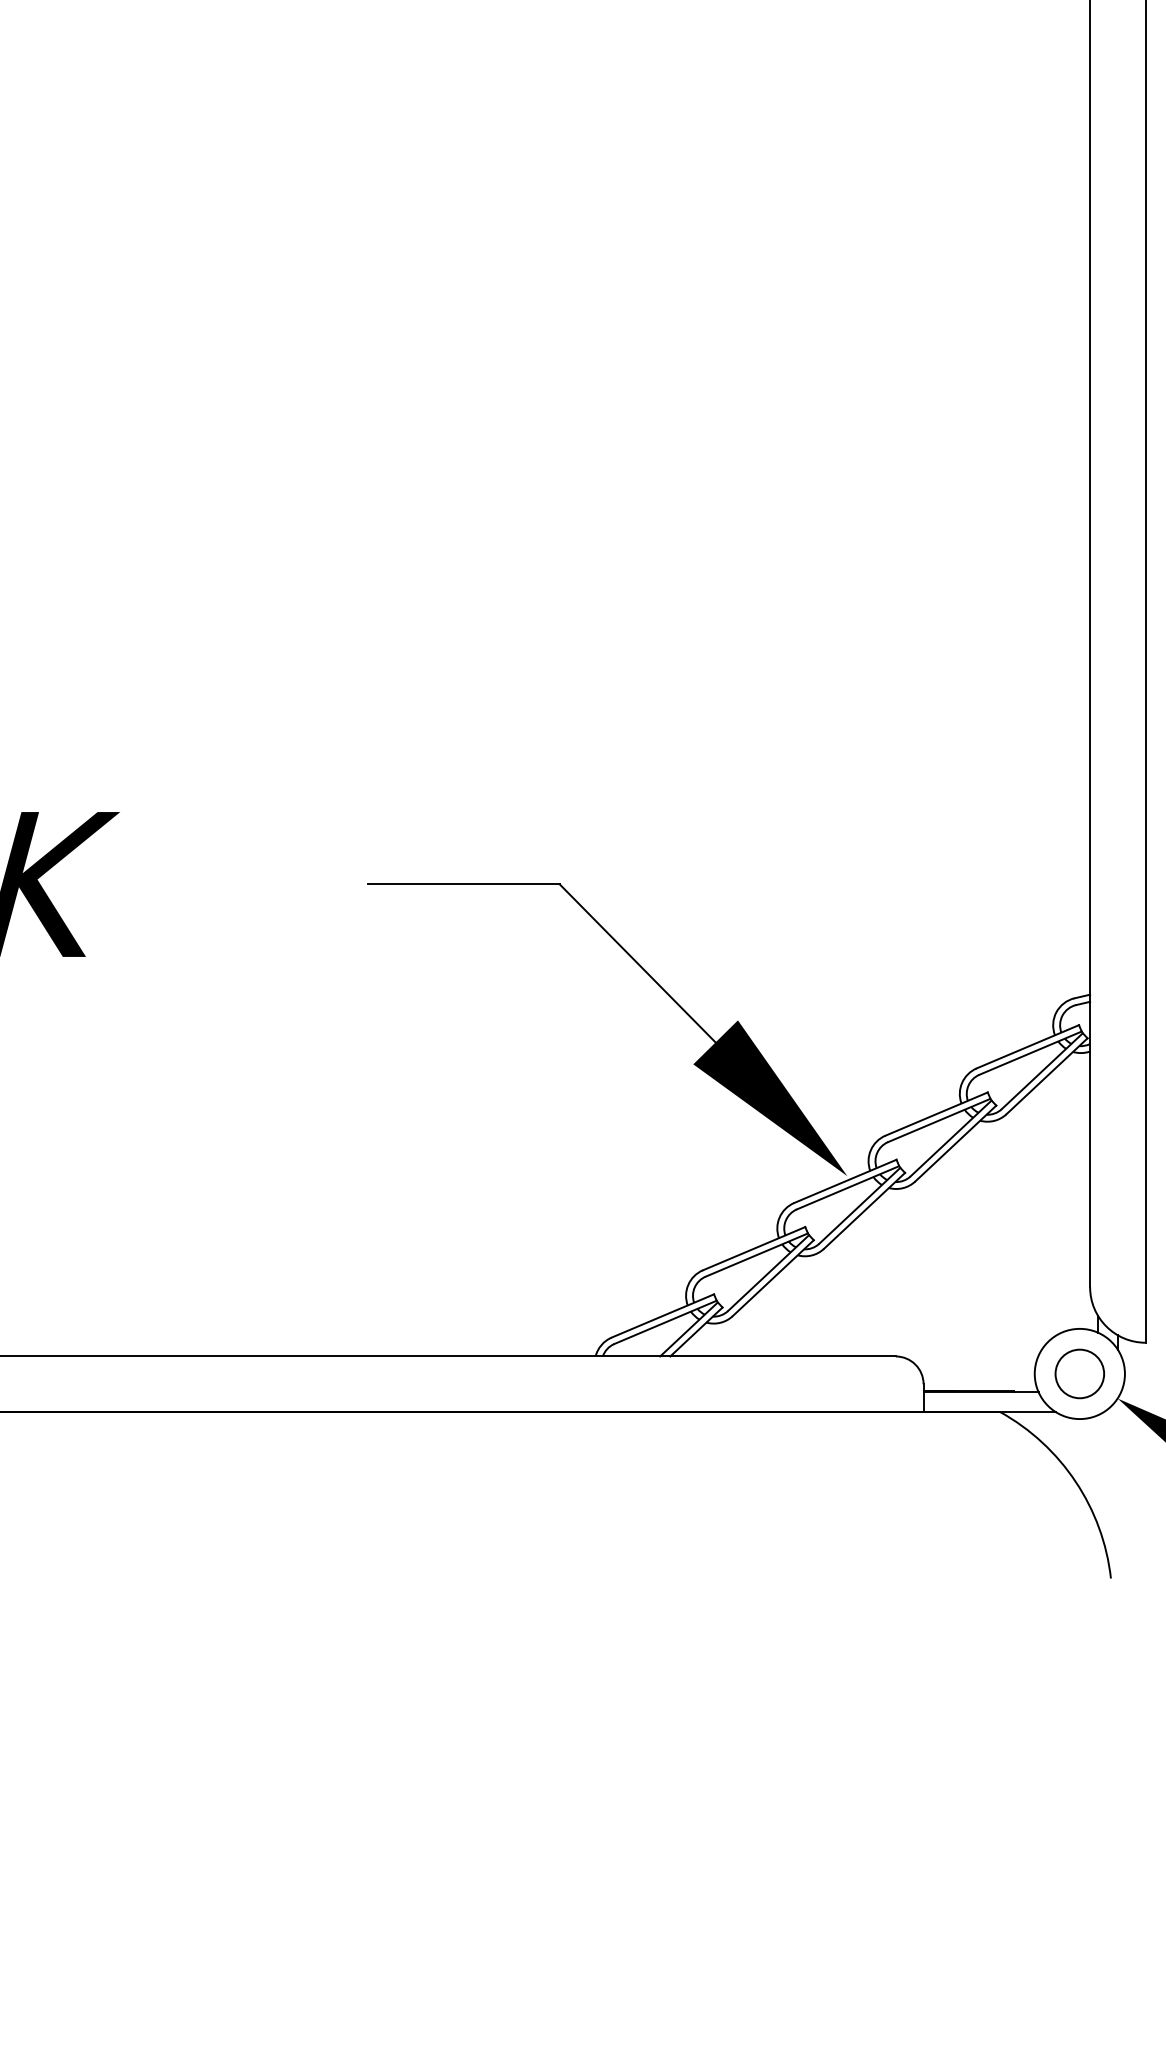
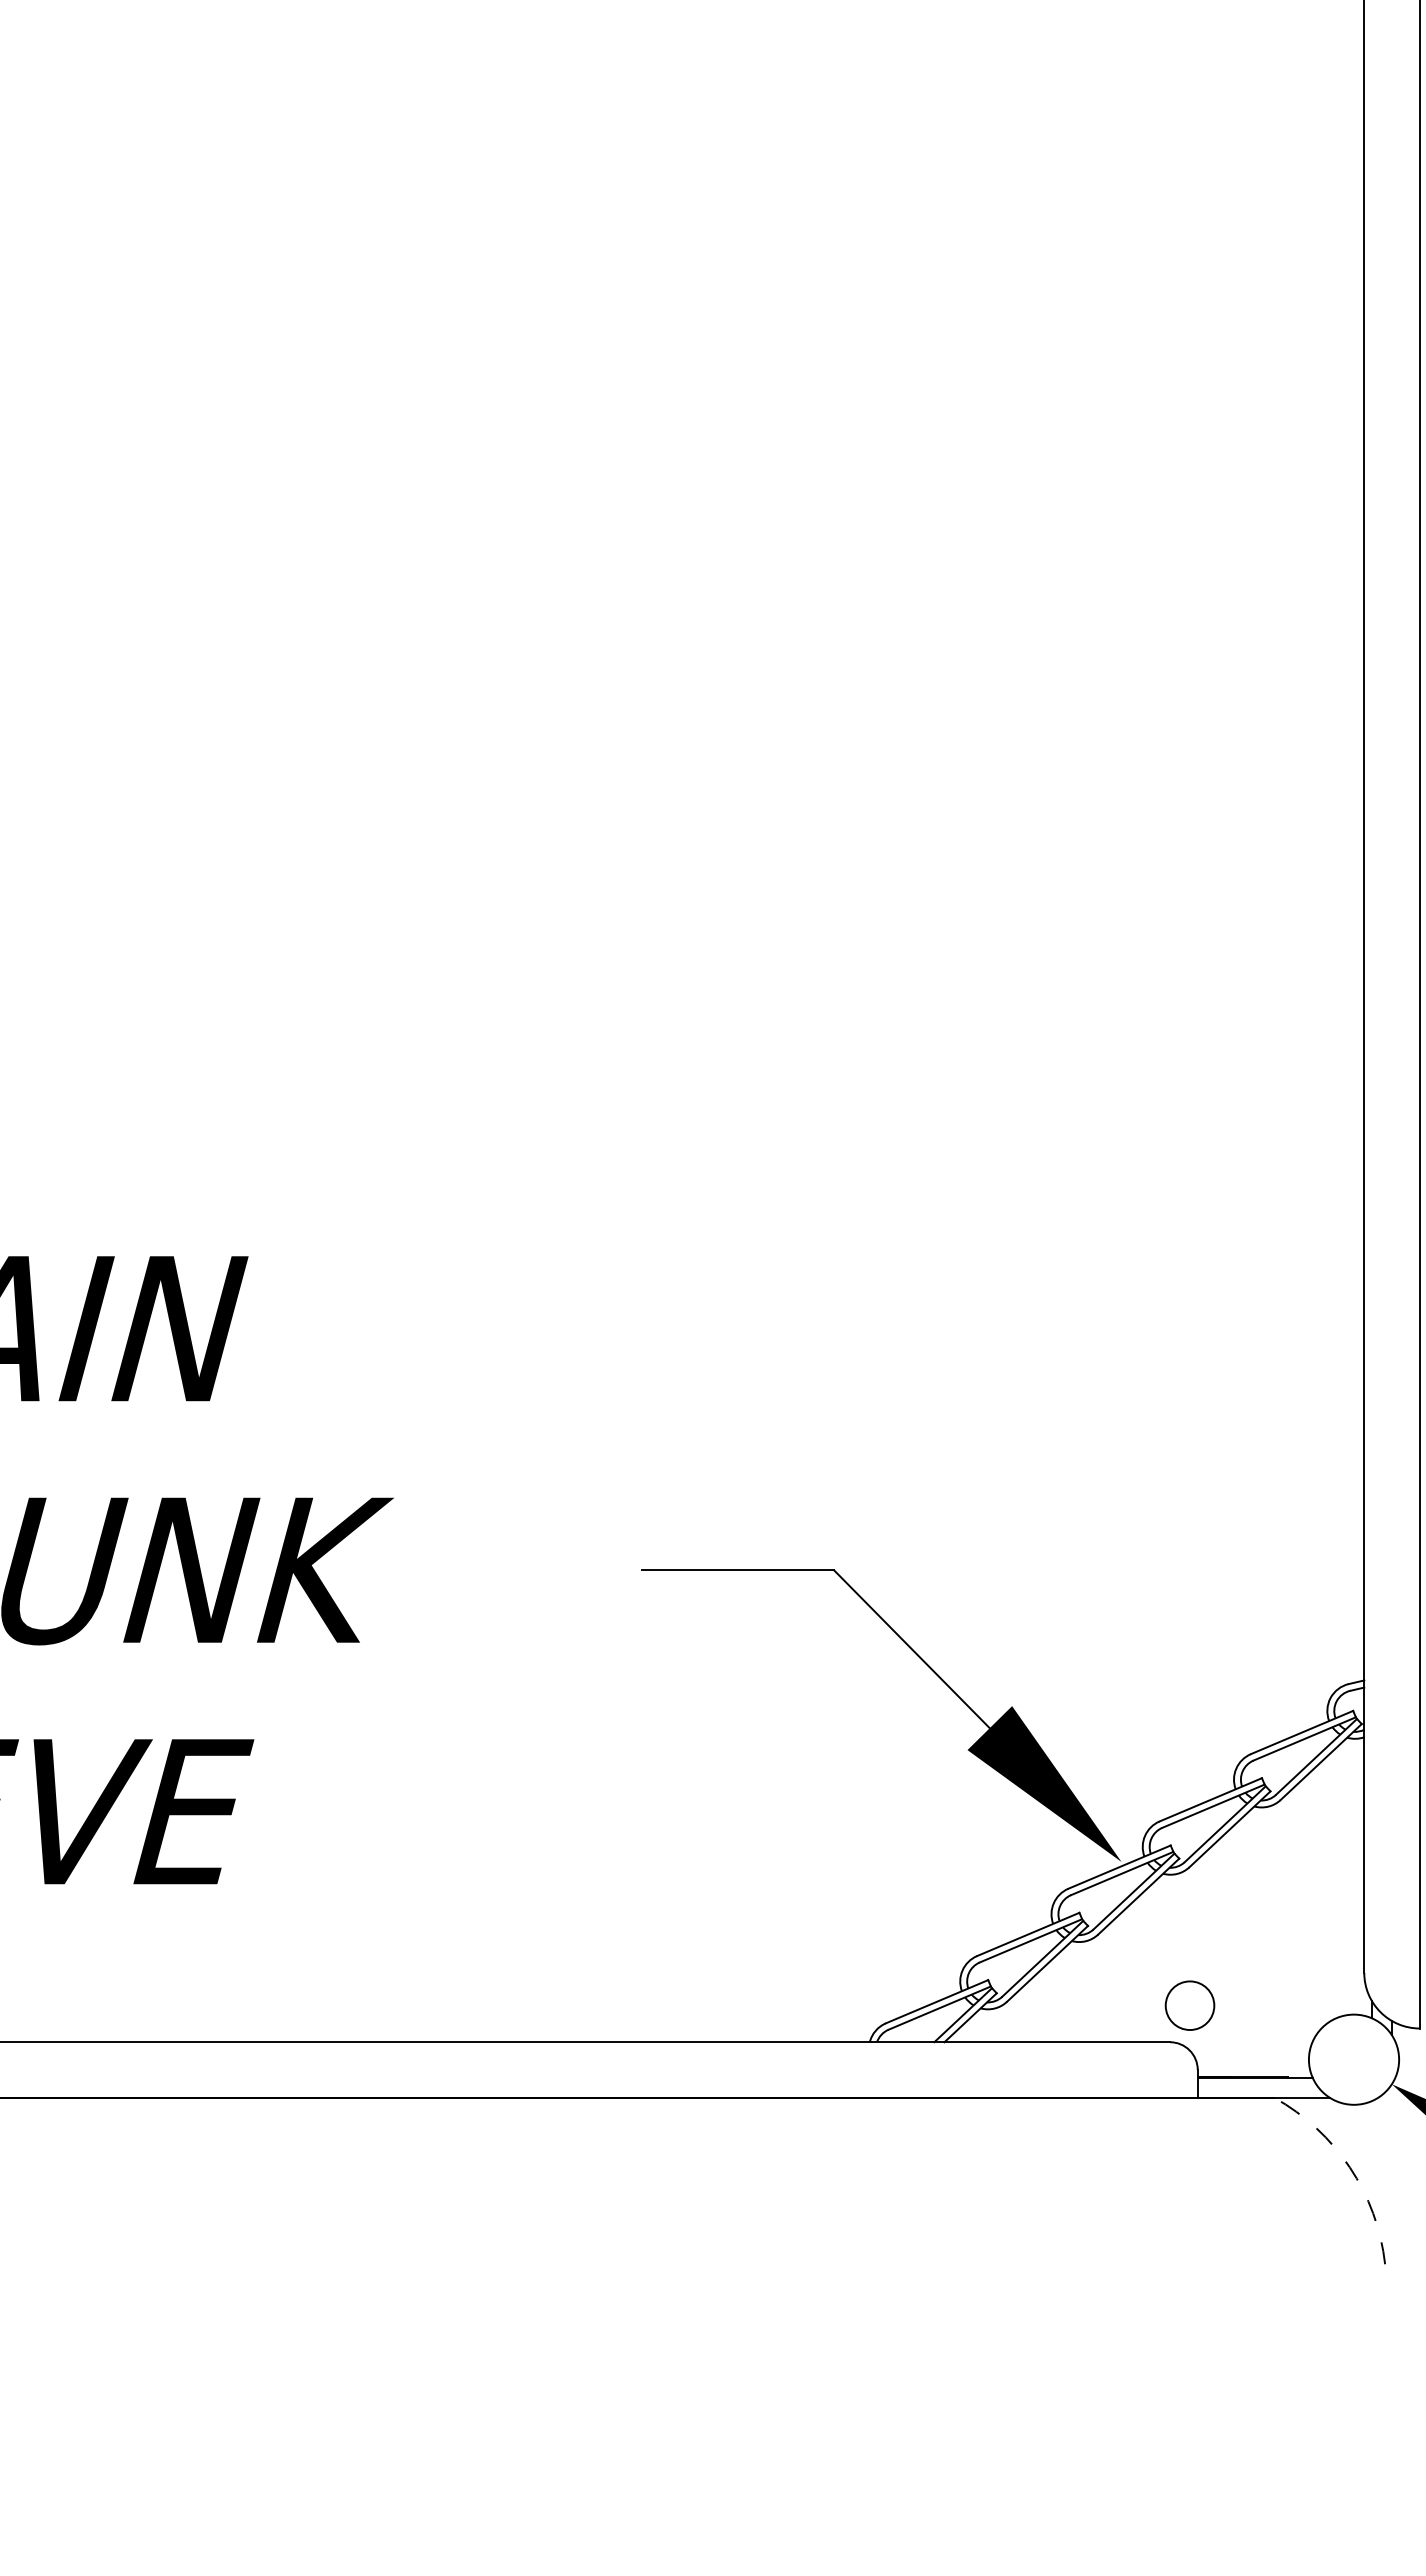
circle: (1079, 1373) -> (1189, 2005), moved
arc: (1075, 1481) -> (1349, 2167), solid -> dashed

